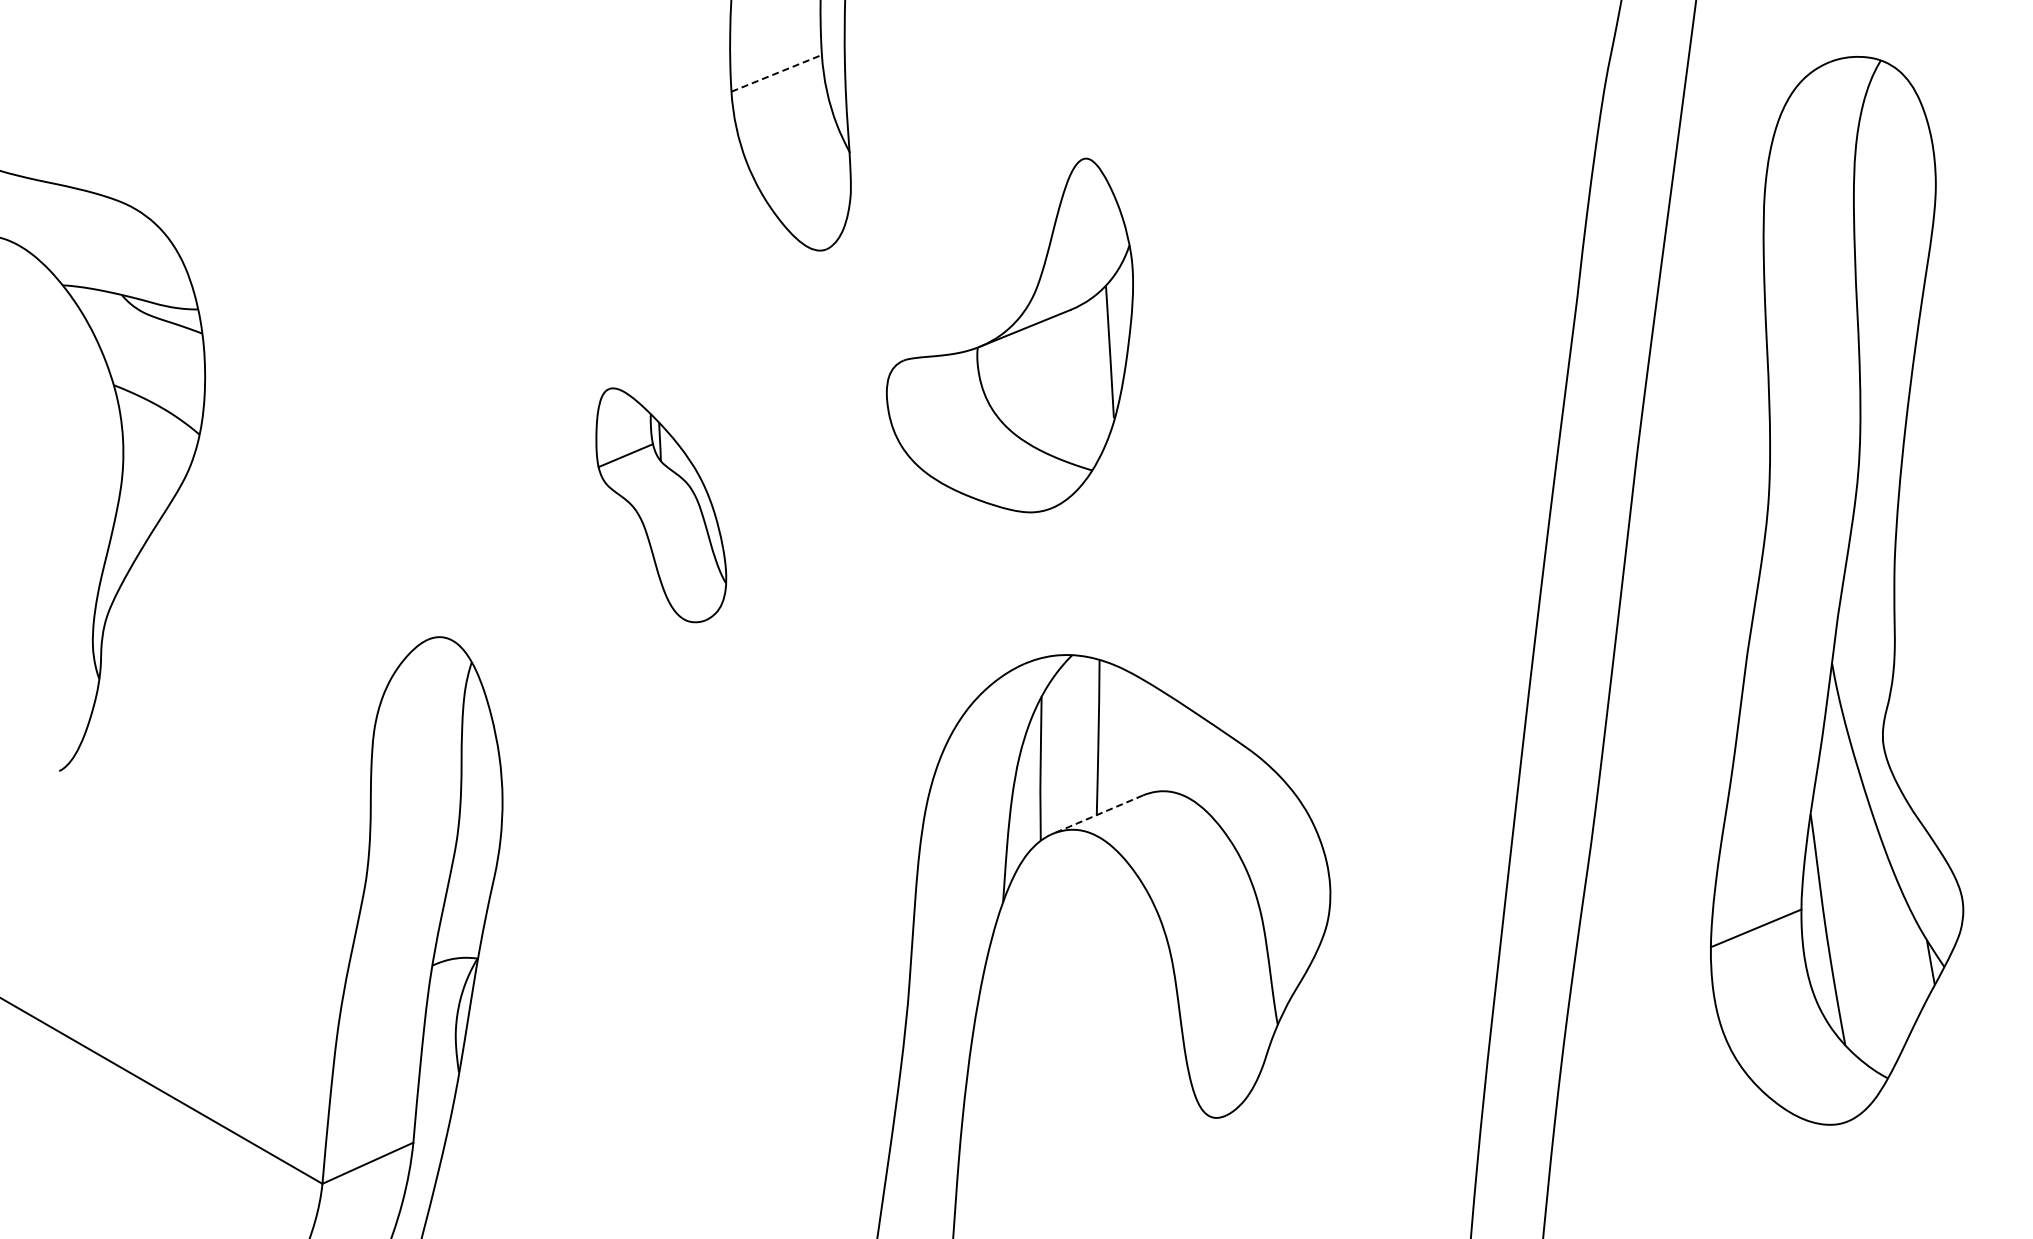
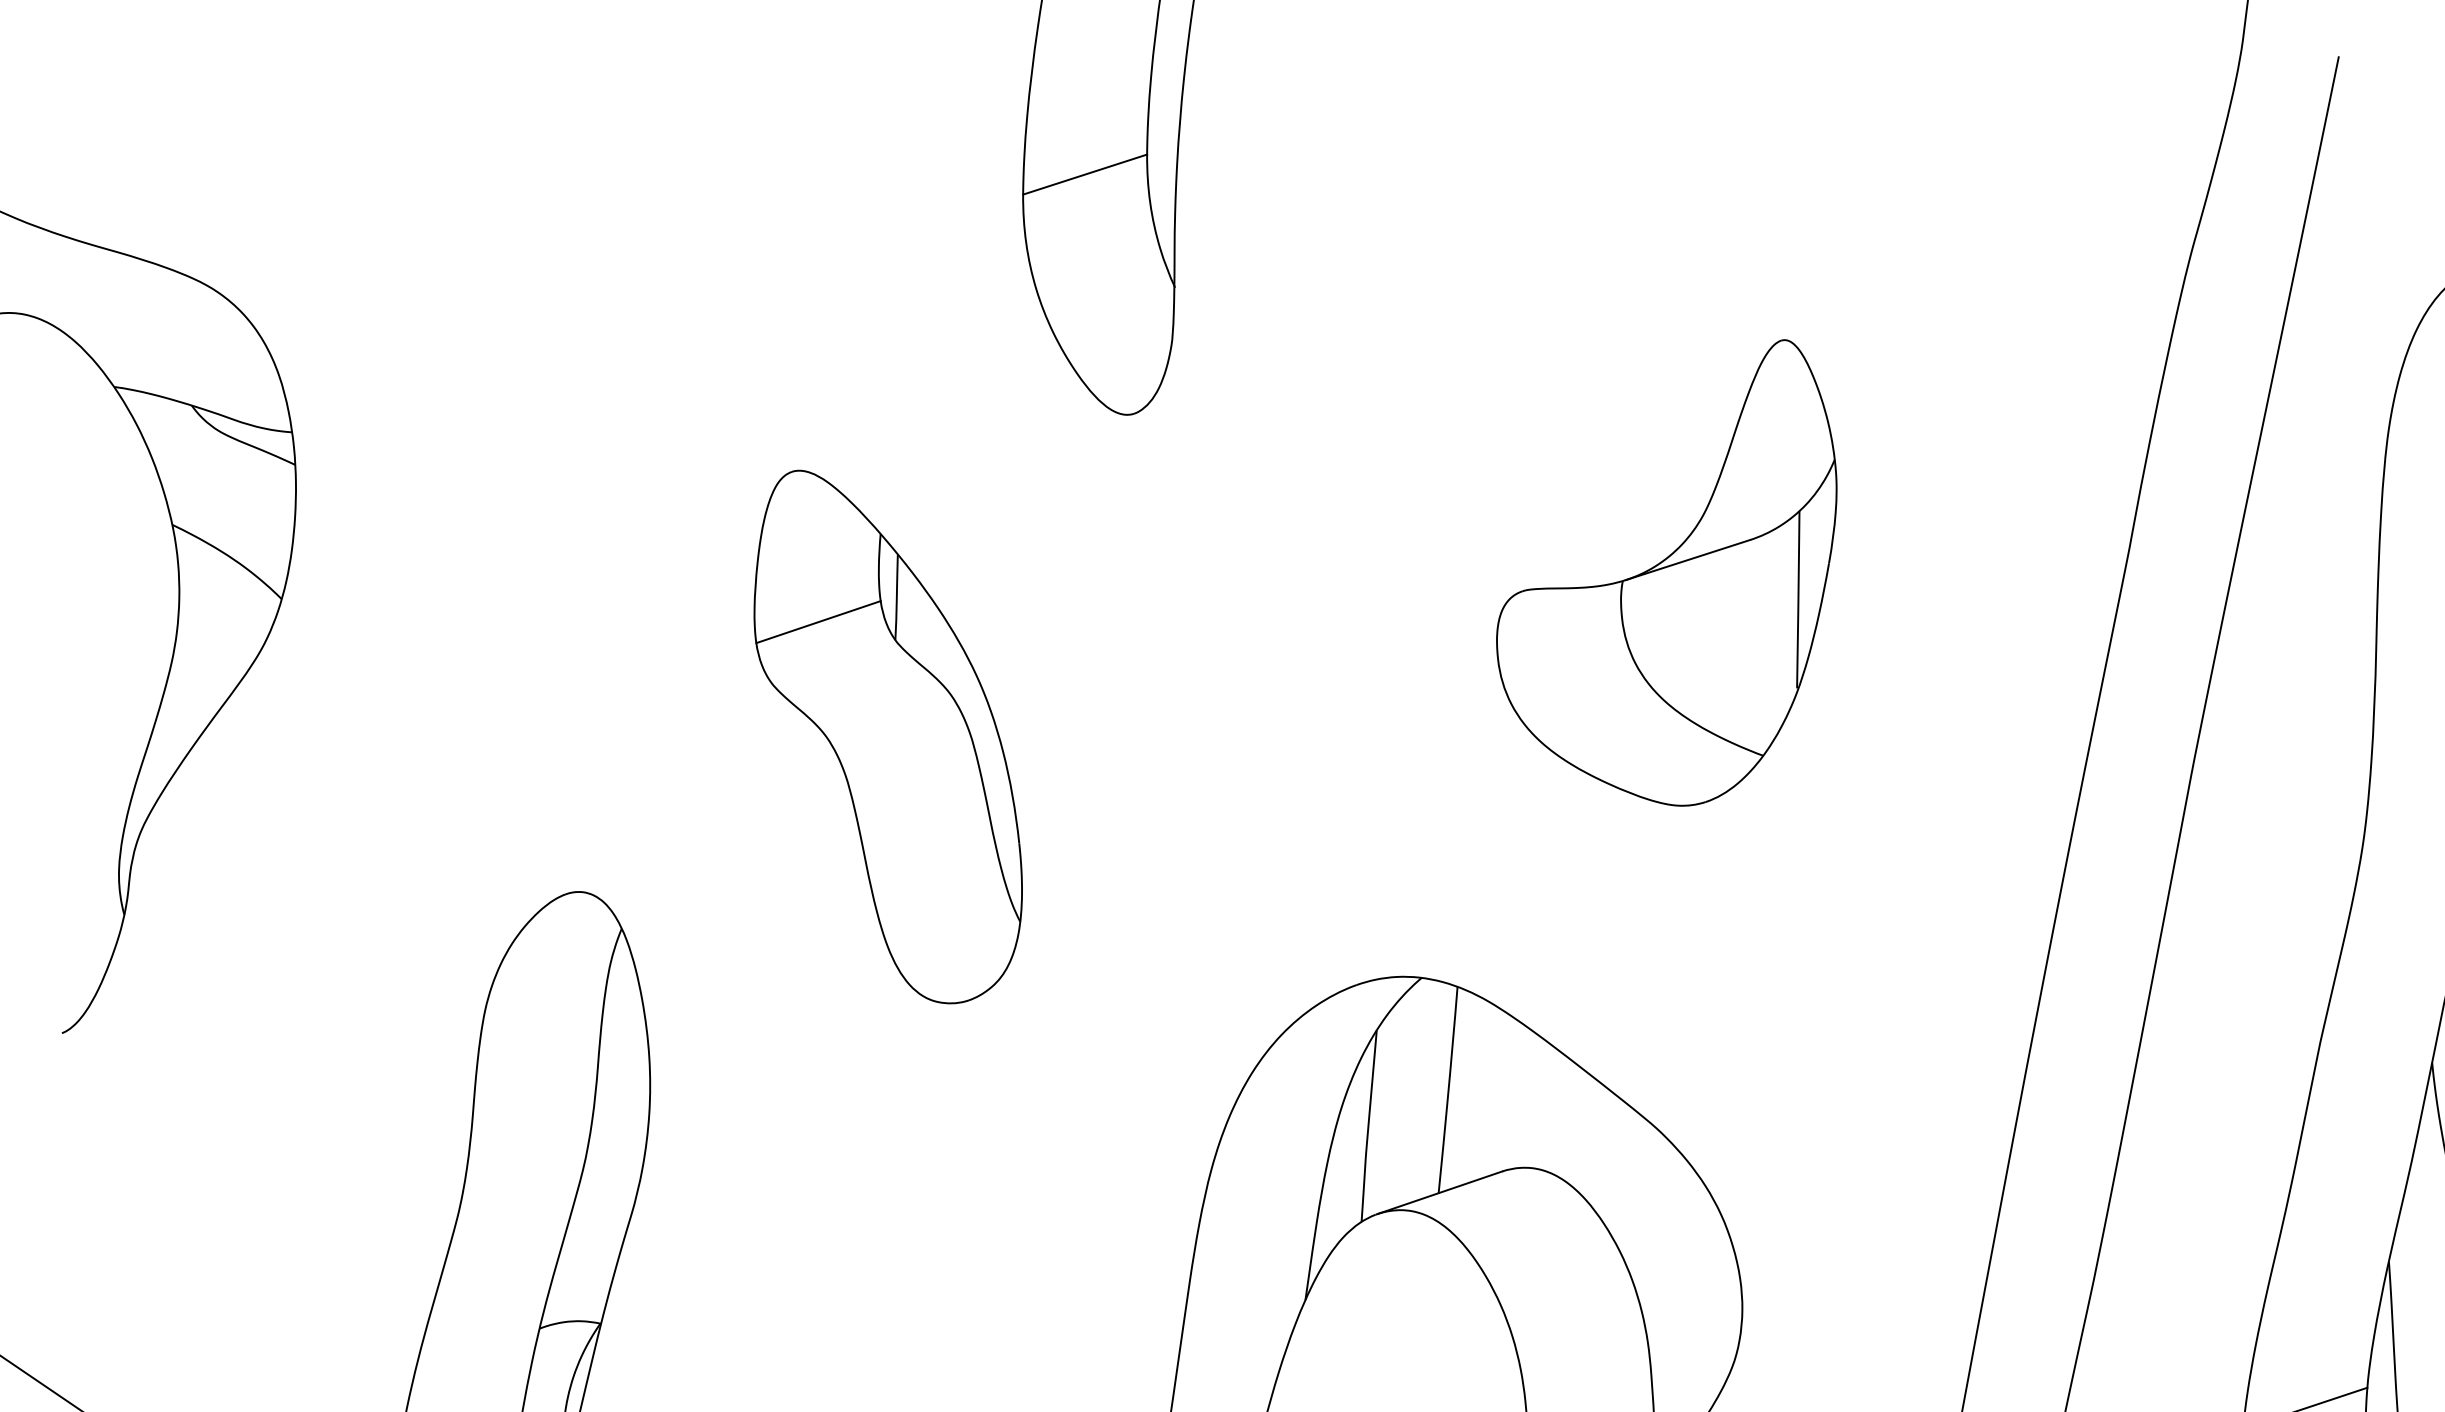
line: (776, 73) -> (1084, 174), dashed -> solid
part: (1009, 335) -> (1666, 568), moved
part: (661, 505) -> (889, 738), size x1.67
line: (1097, 814) -> (1439, 1192), dashed -> solid

